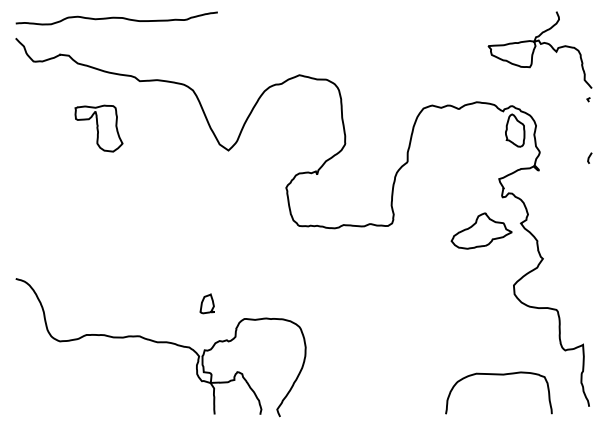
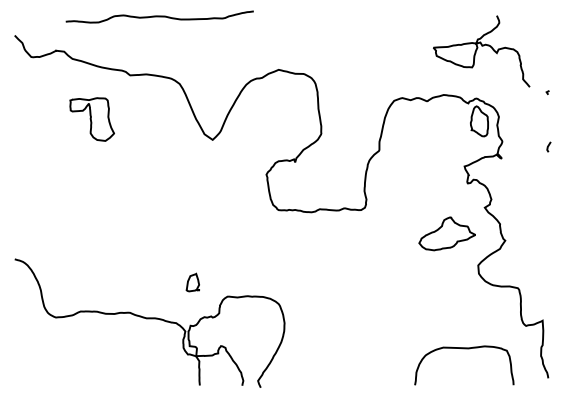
curve: (116, 17) -> (159, 16), moved
curve: (535, 49) -> (477, 50), moved
part: (480, 230) -> (446, 233), moved

